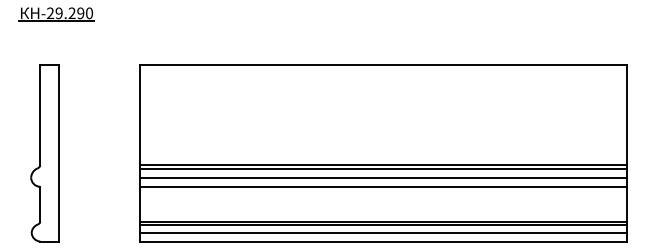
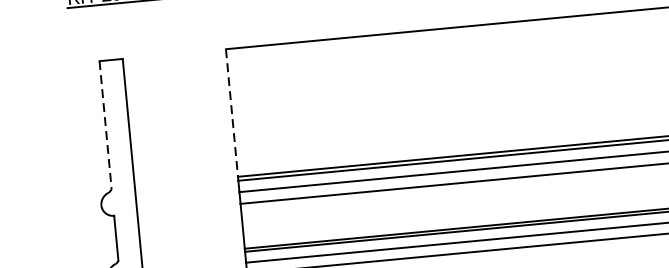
line: (40, 115) -> (105, 125), solid -> dashed
line: (139, 115) -> (231, 113), solid -> dashed

